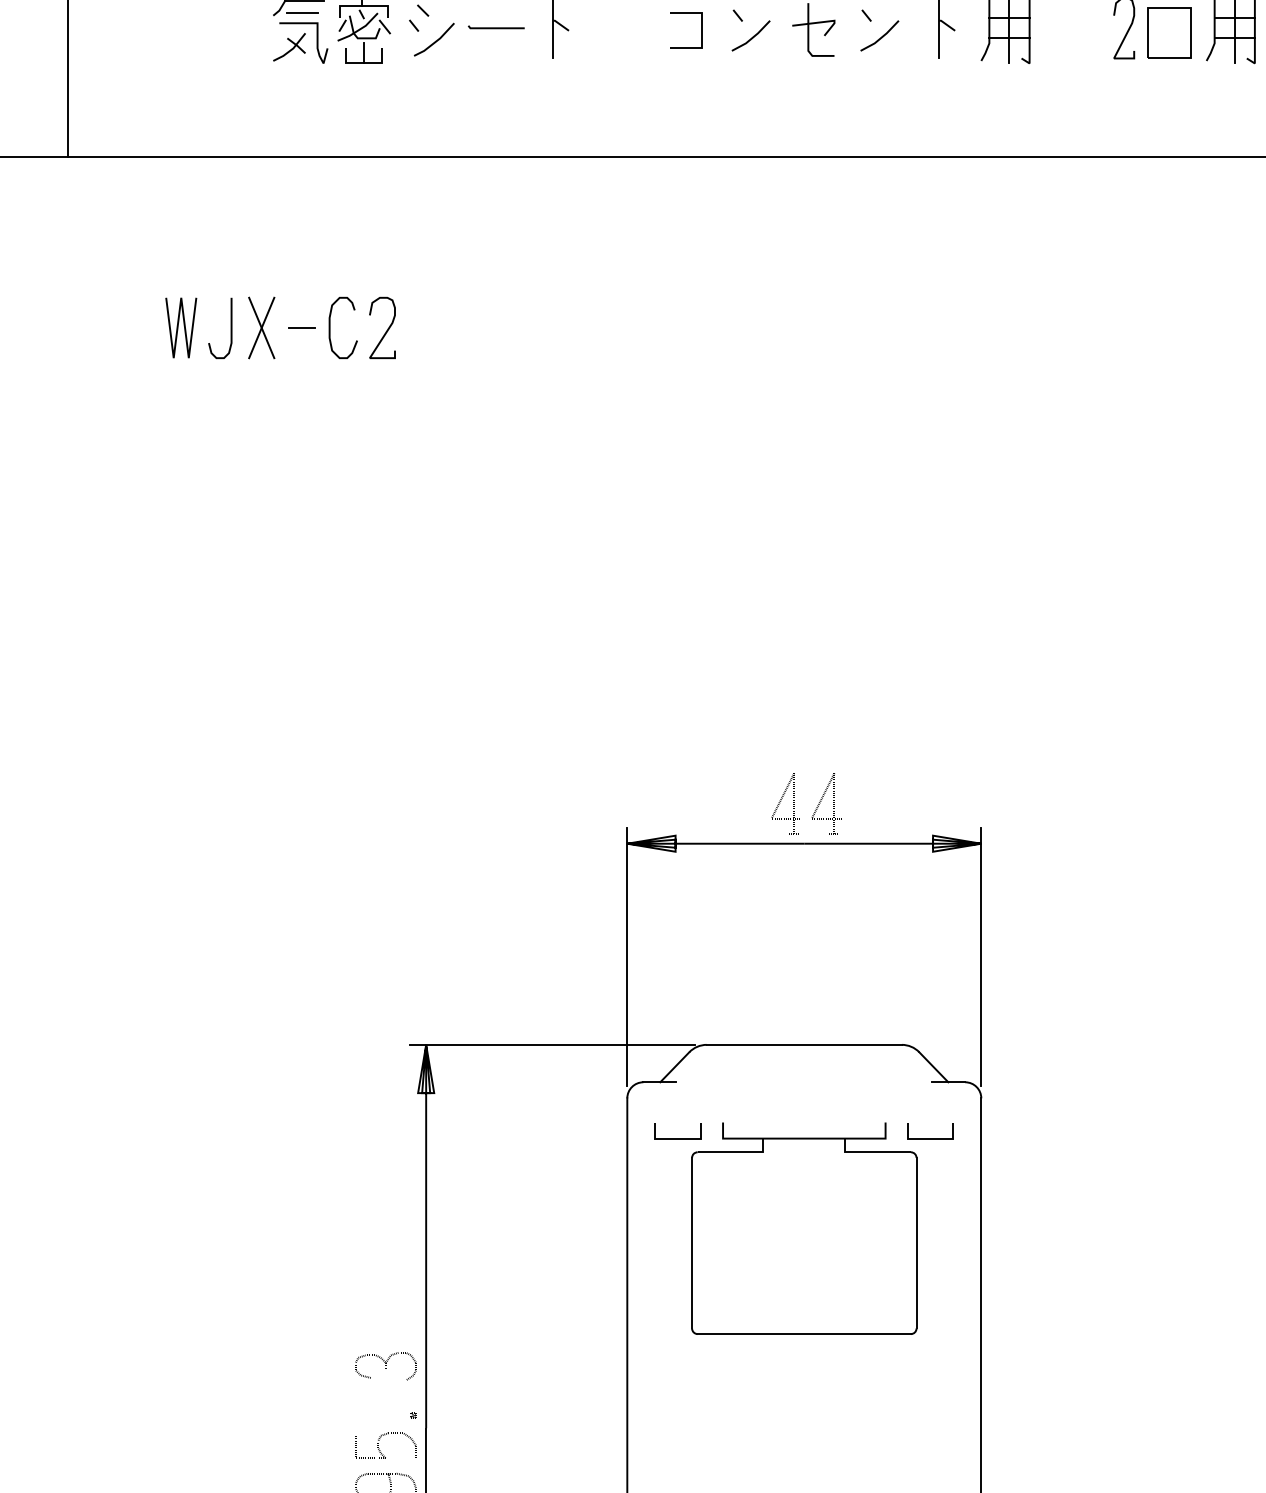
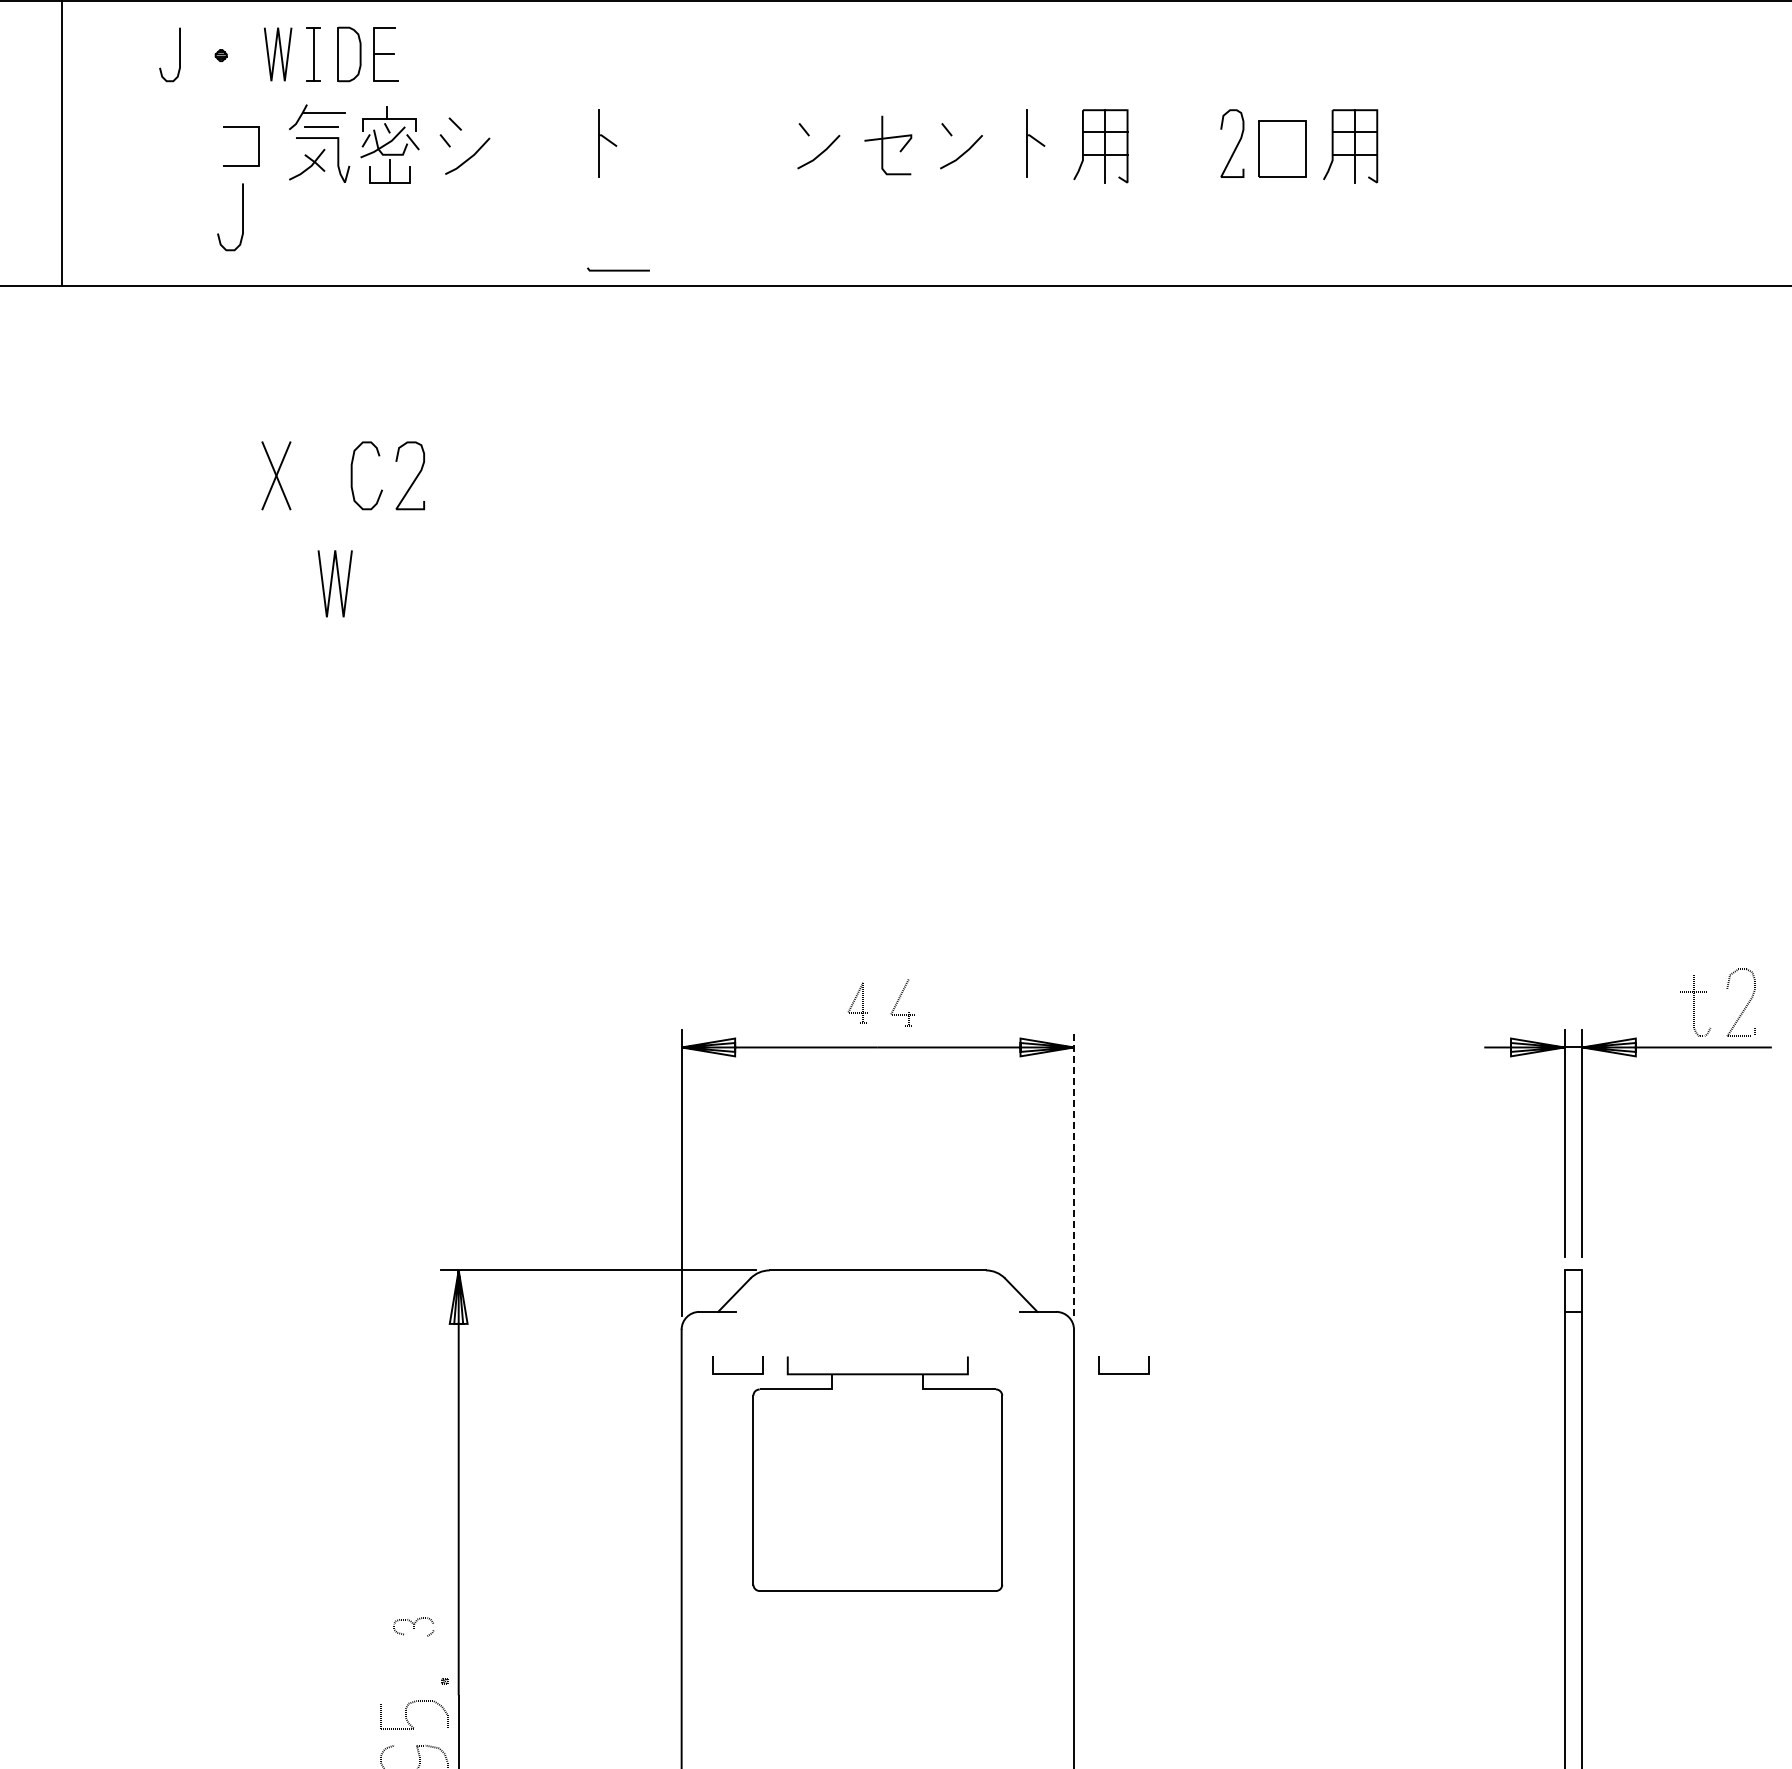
line: (496, 27) -> (618, 269), moved
line: (701, 30) -> (258, 146), moved
line: (178, 326) -> (332, 582), moved
line: (301, 327) -> (320, 475), removed
curve: (231, 328) -> (242, 217), moved
part: (785, 803) -> (857, 1002), size x0.6
part: (826, 803) -> (902, 1002), size x0.7
line: (981, 956) -> (1074, 1172), solid -> dashed
line: (930, 1137) -> (1123, 1373), moved
part: (385, 1366) -> (413, 1626), size x0.6

